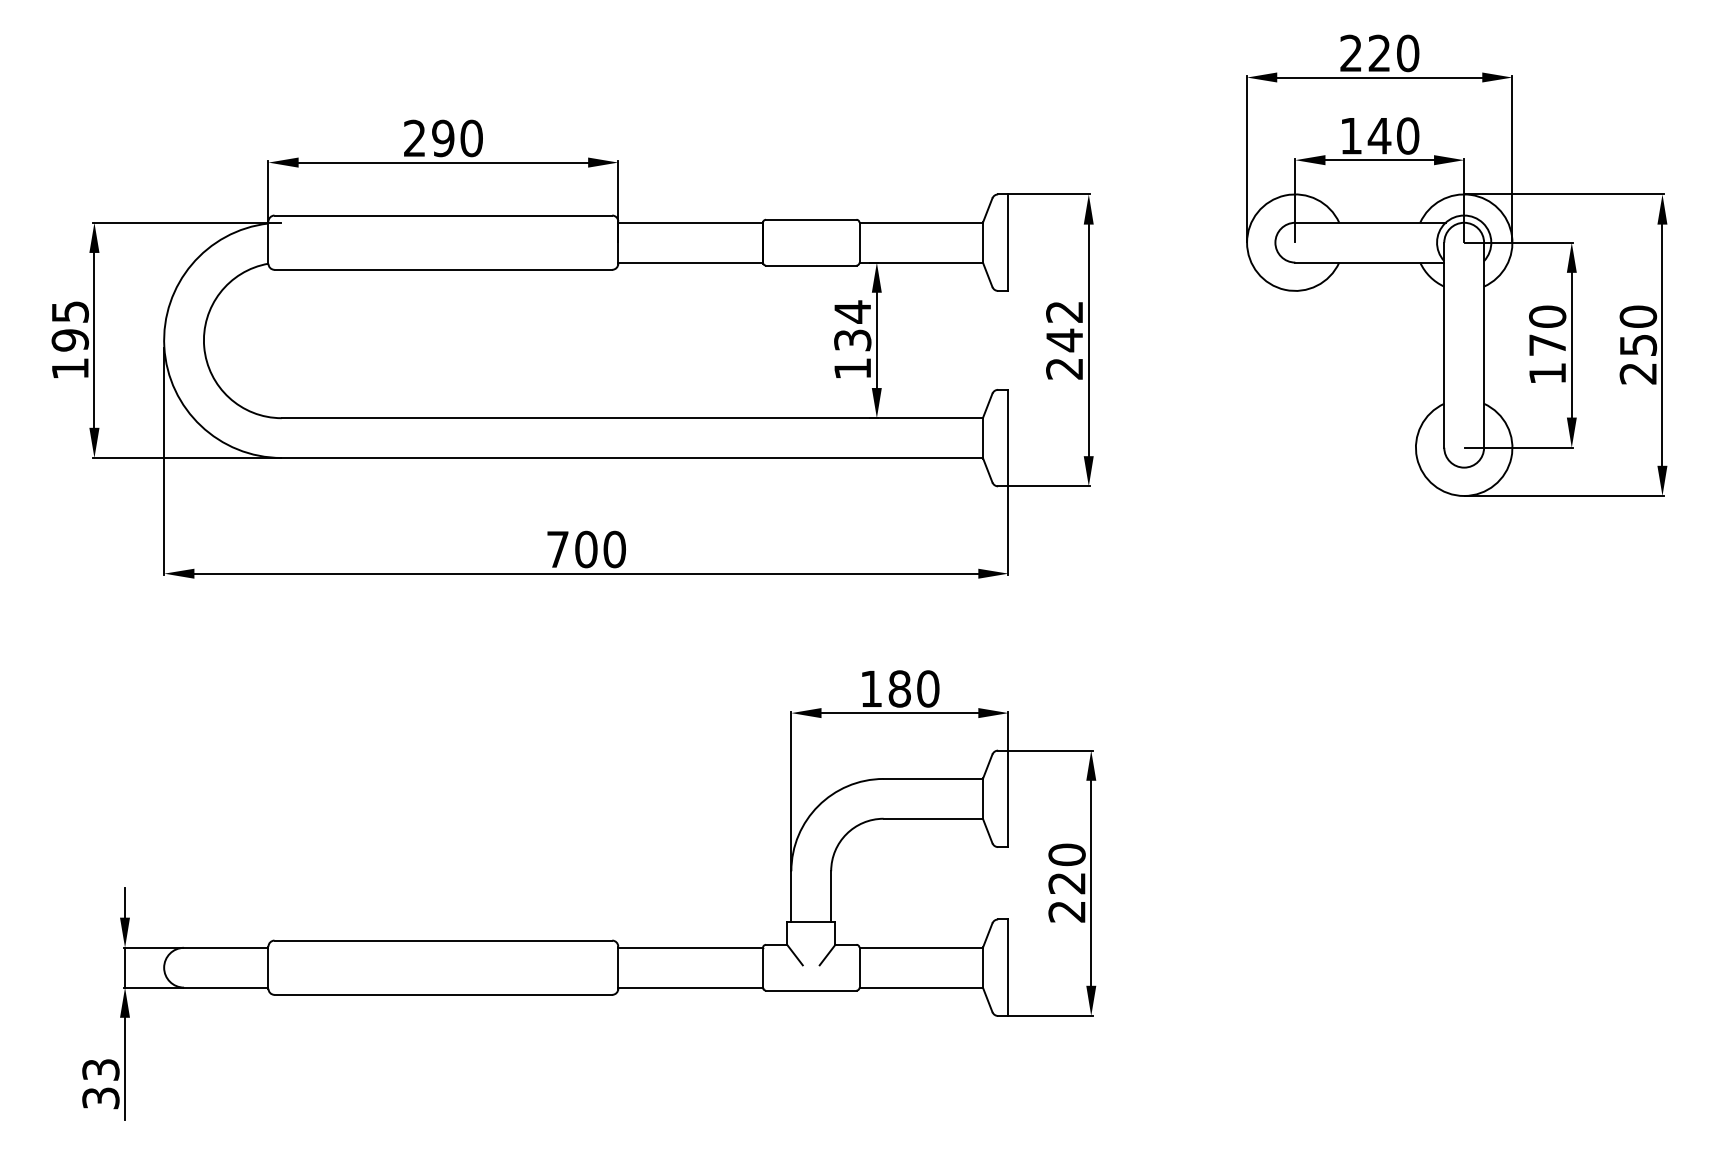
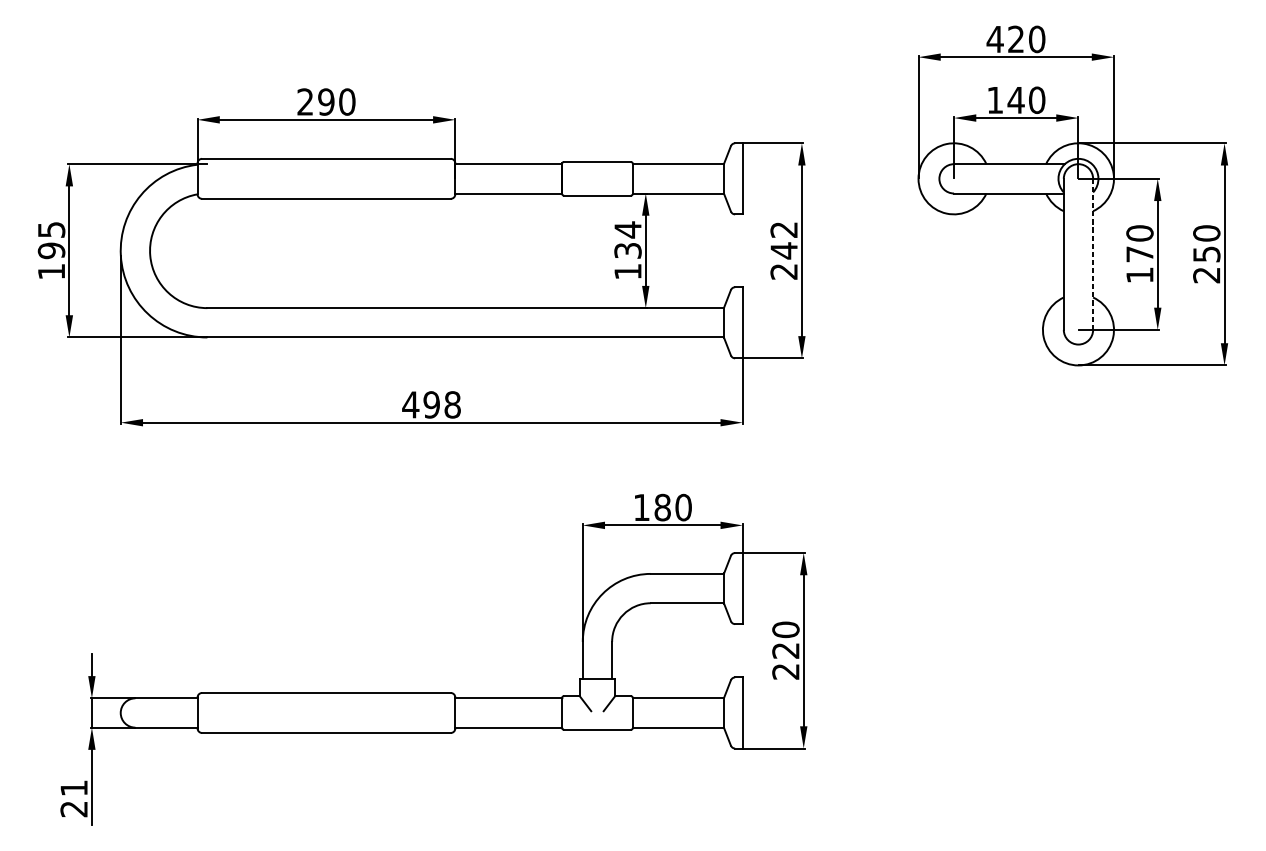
text: (1350, 52) -> (994, 38), 220 -> 420
line: (1484, 345) -> (1093, 254), solid -> dashed
text: (585, 549) -> (431, 404), 700 -> 498
text: (100, 1084) -> (73, 799), 33 -> 21

